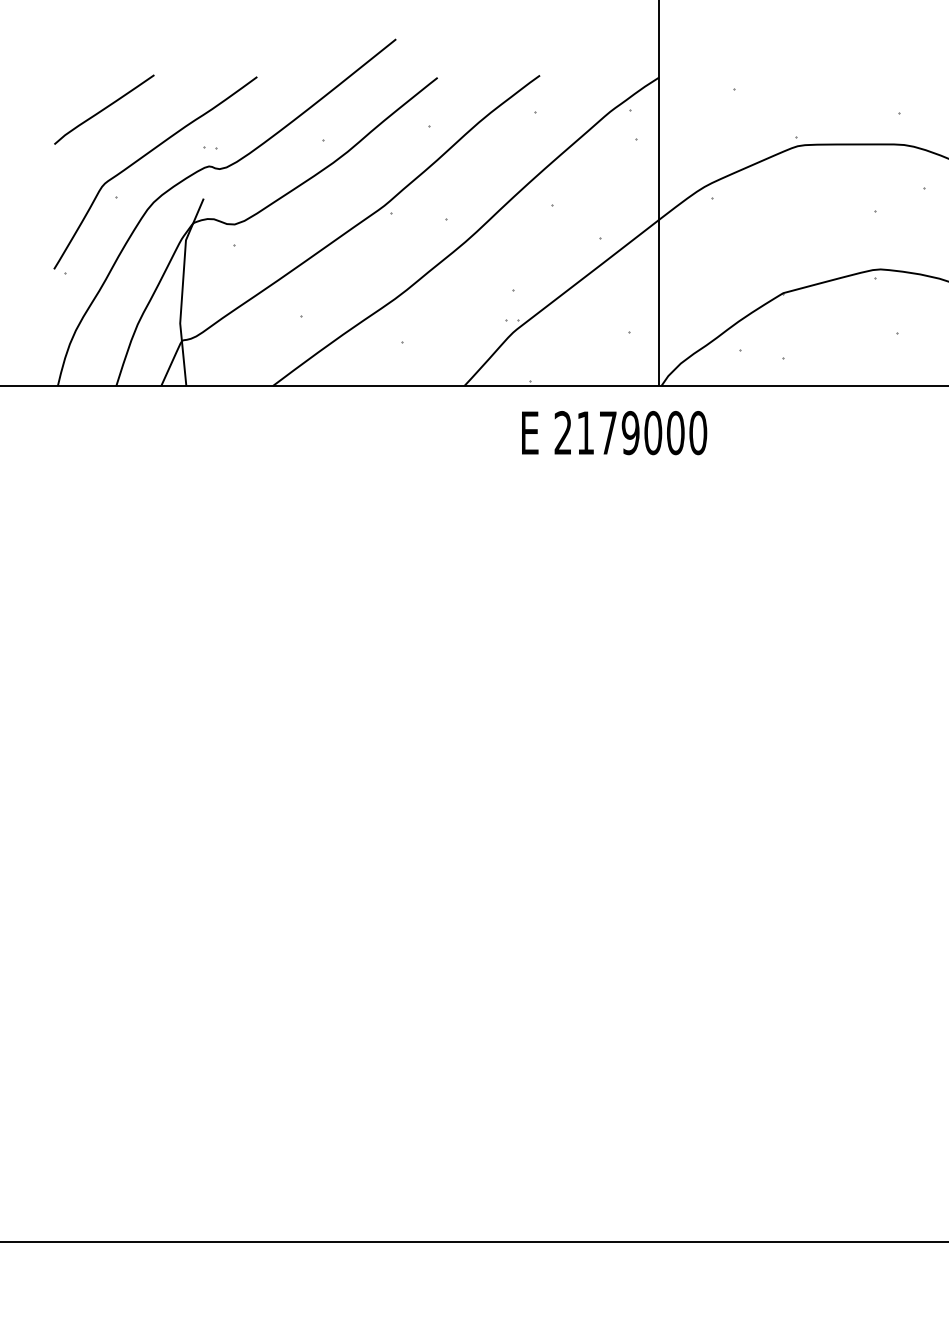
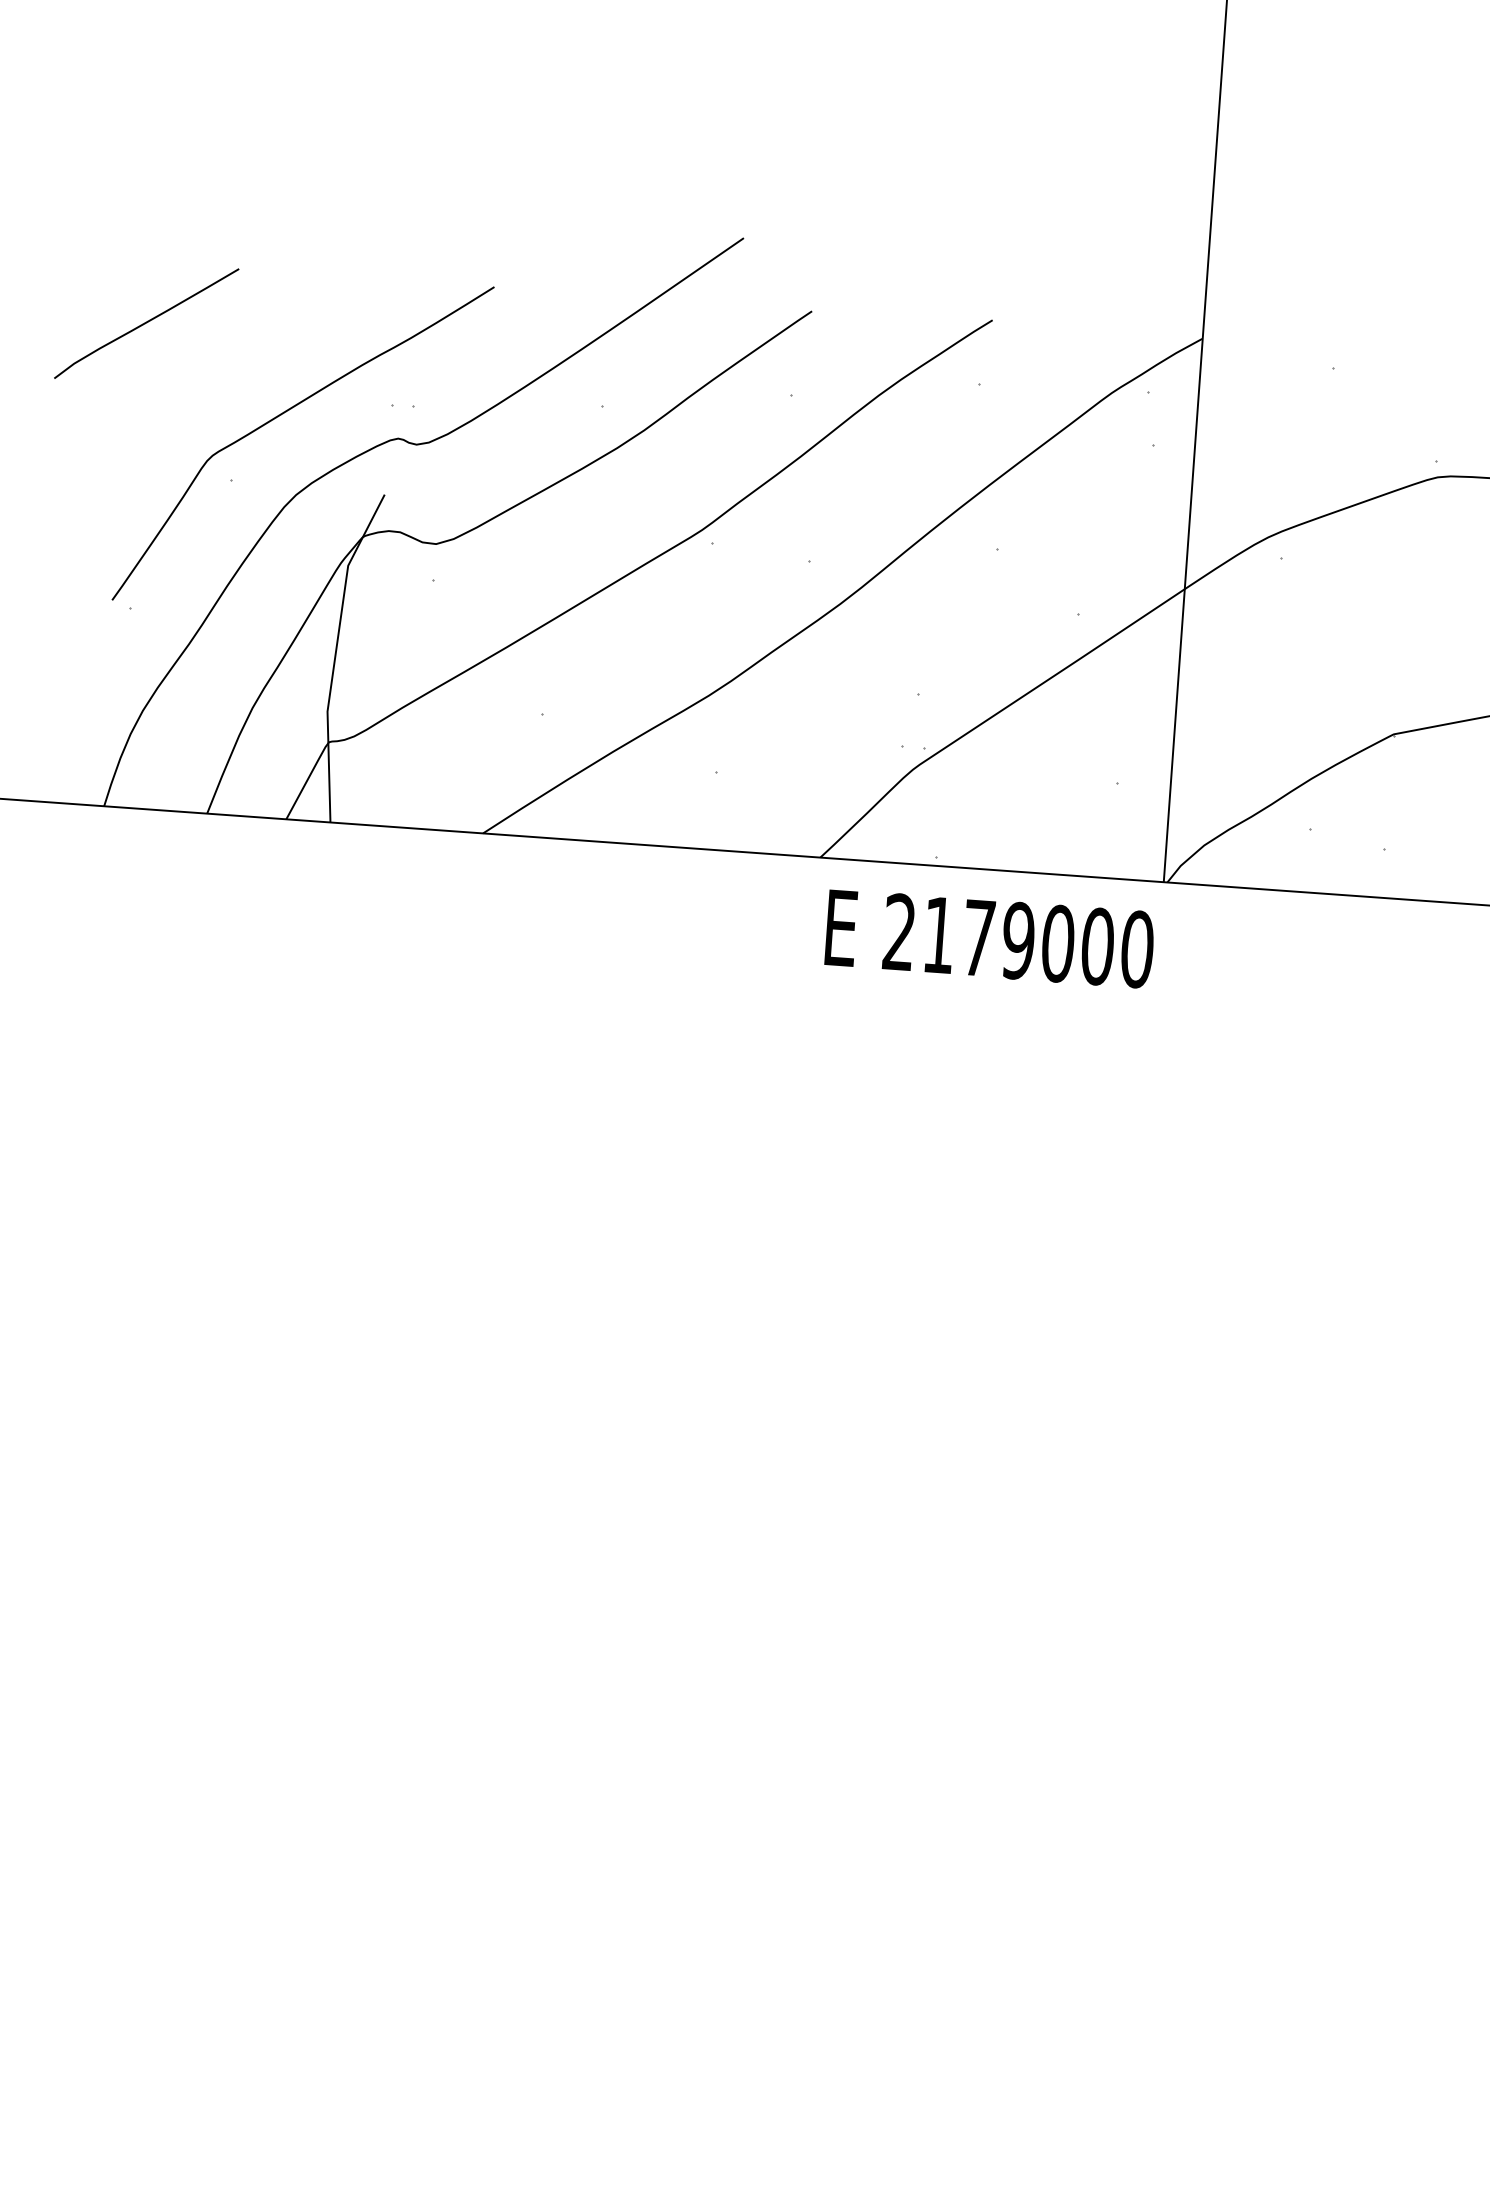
curve: (104, 109) -> (146, 323), moved
text: (614, 433) -> (989, 939), moved

